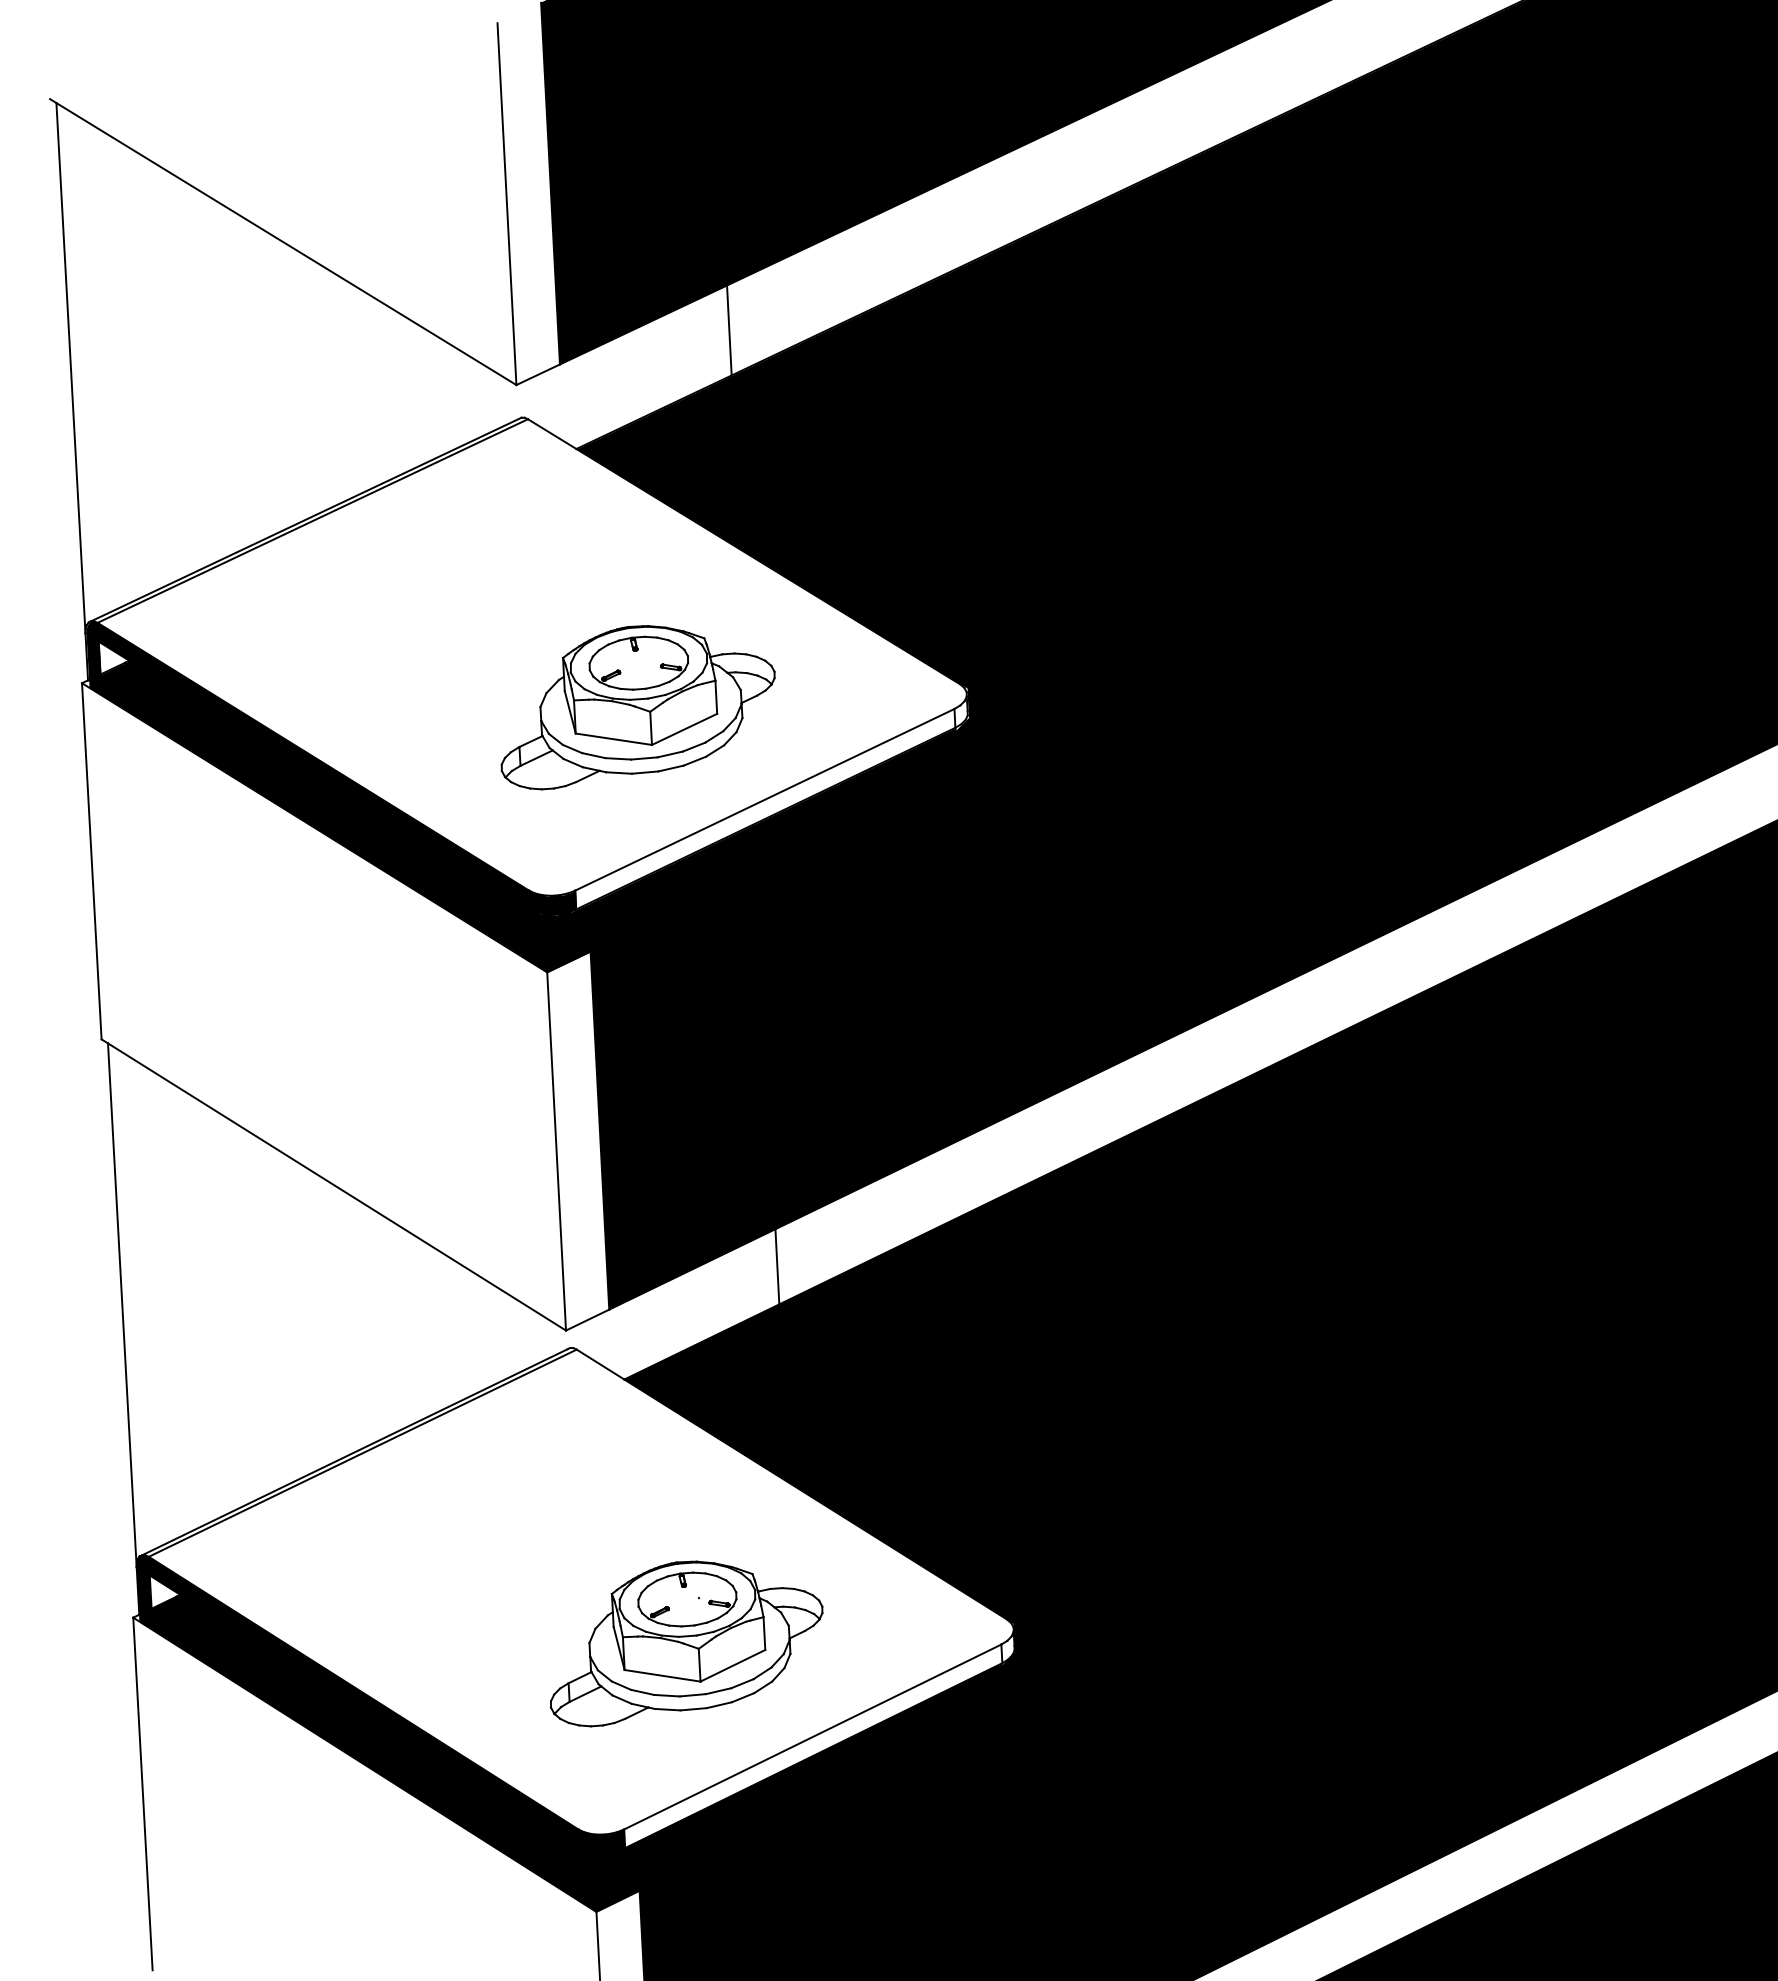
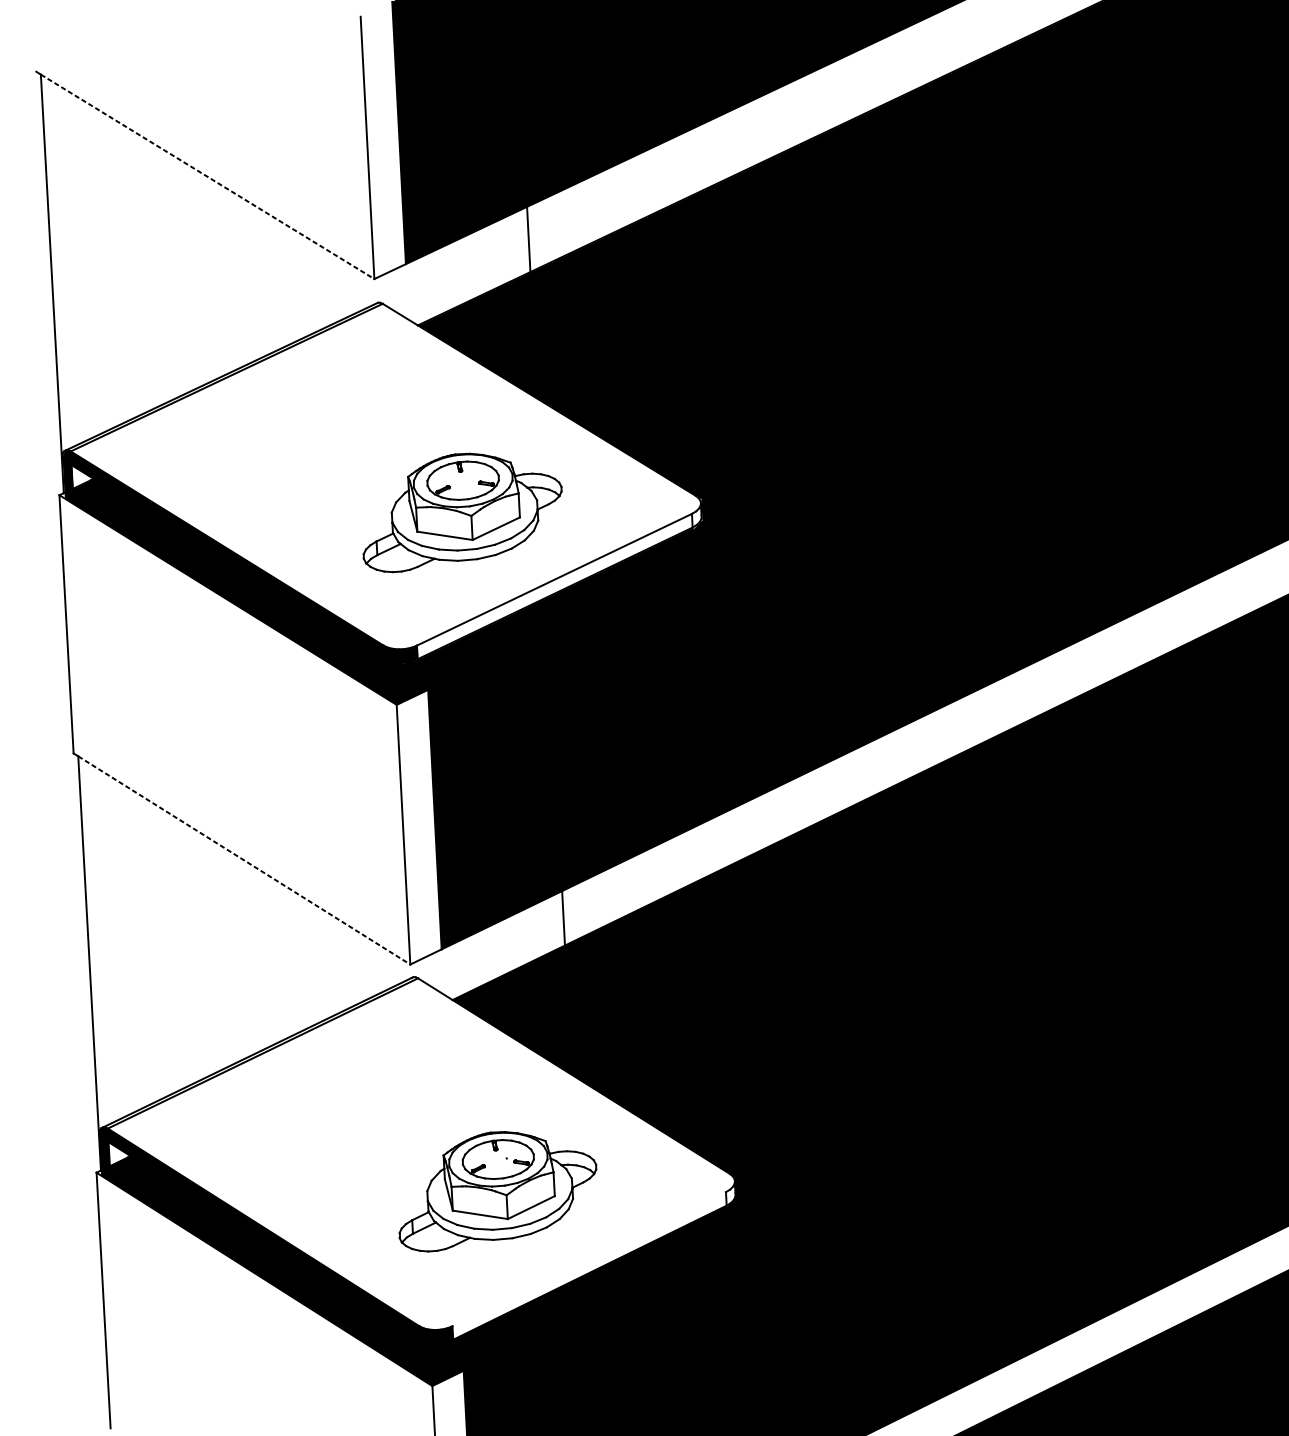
line: (286, 244) -> (207, 177), solid -> dashed
line: (337, 1187) -> (244, 860), solid -> dashed
line: (812, 1736) -> (589, 1258), removed

